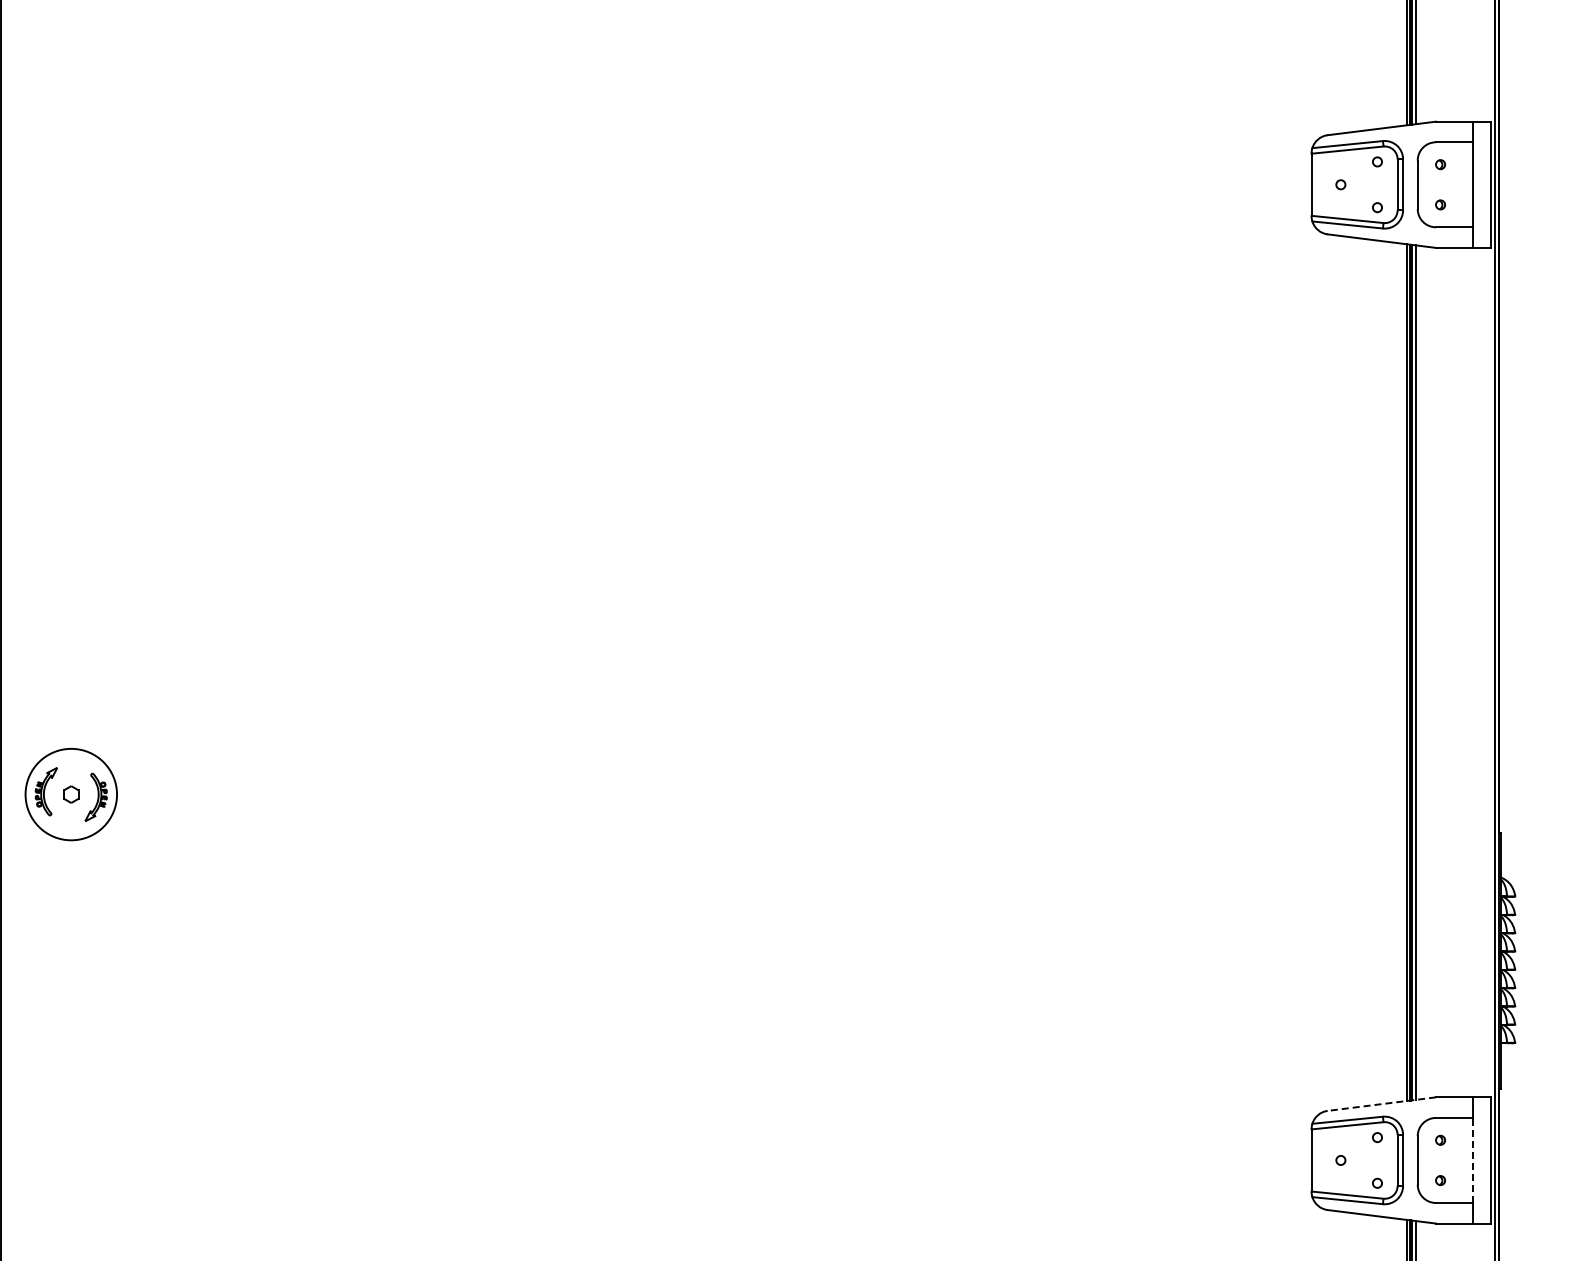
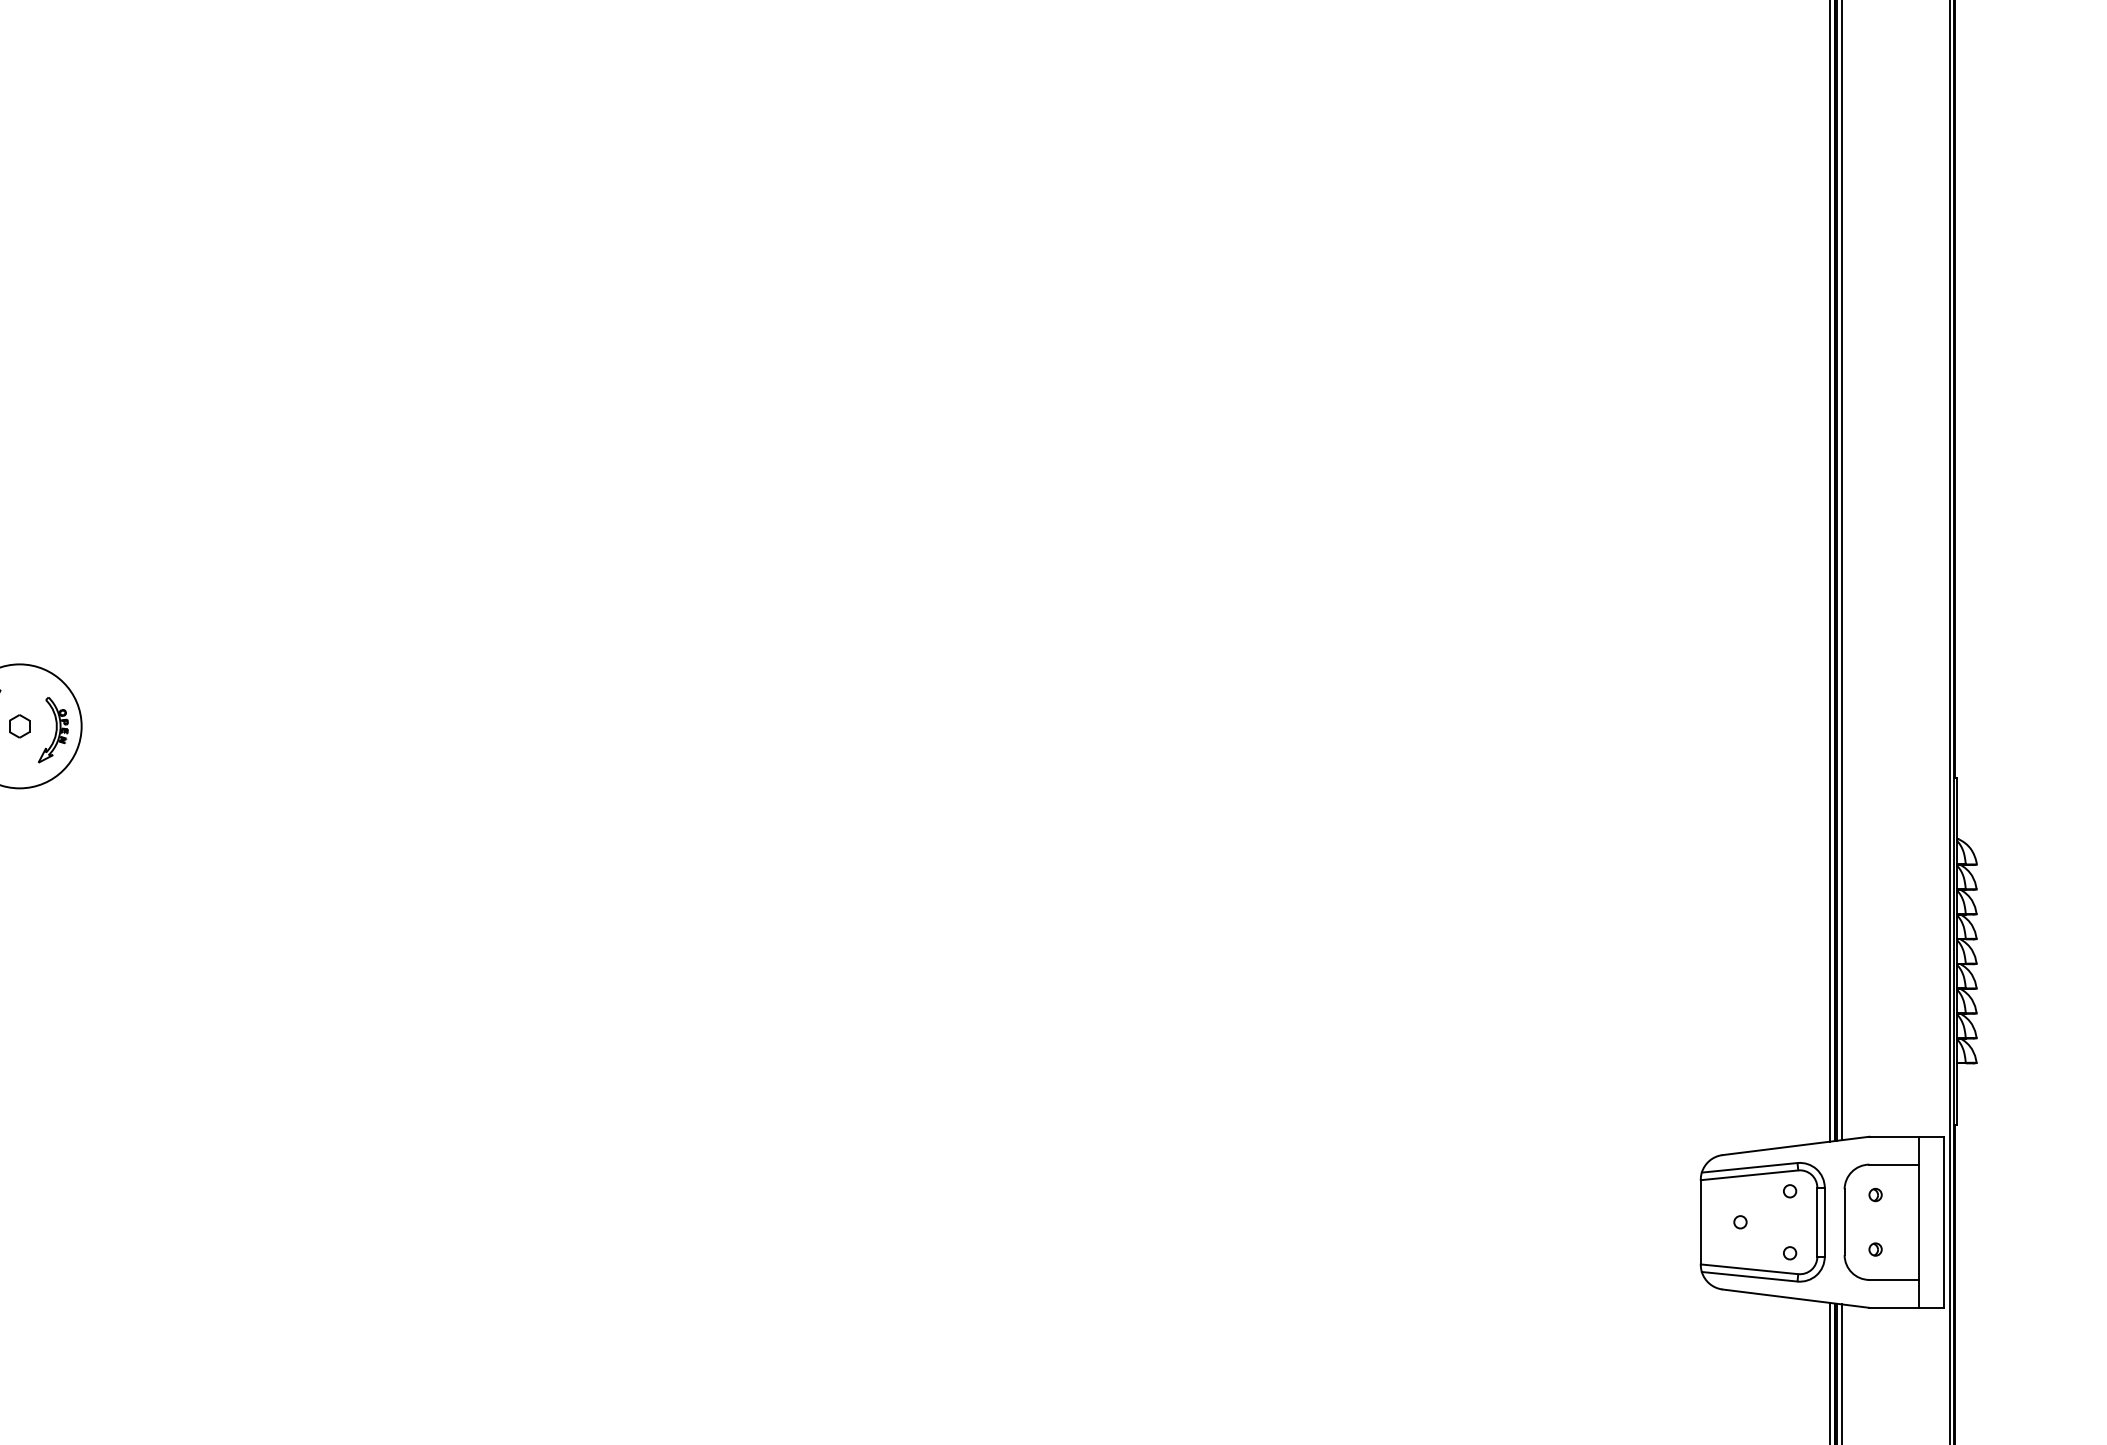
line: (1381, 1104) -> (1795, 1146), dashed -> solid
line: (1472, 1160) -> (1918, 1222), dashed -> solid

